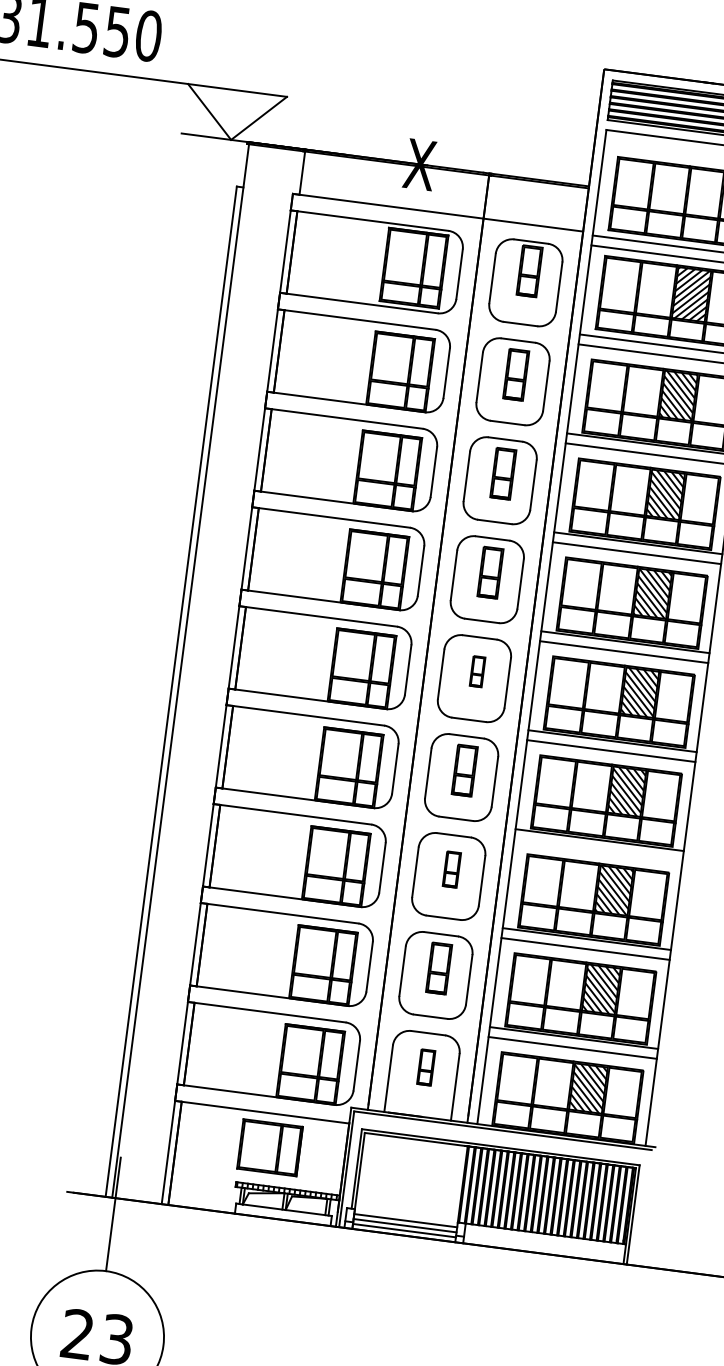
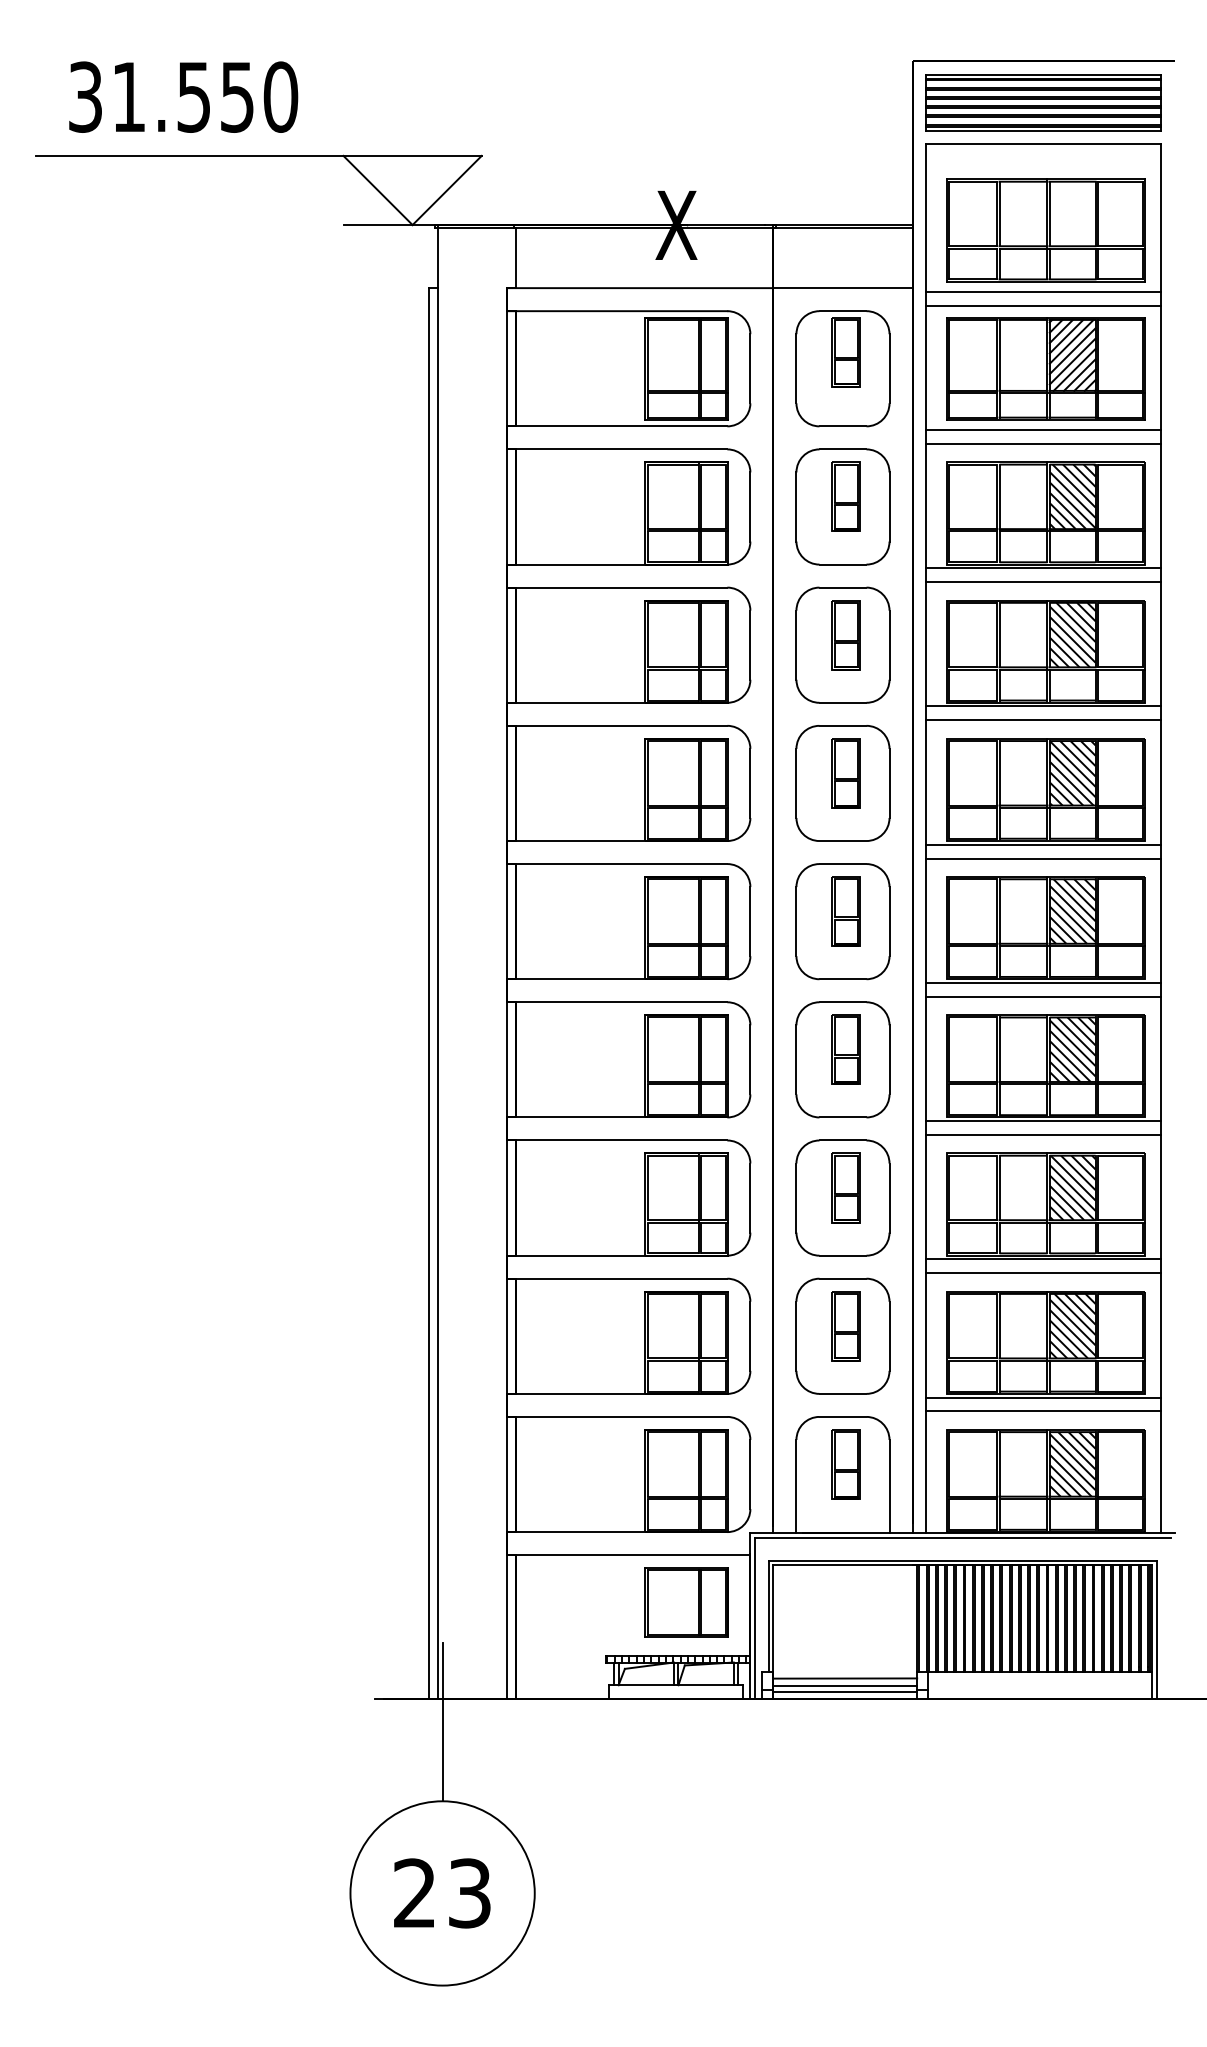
part: (477, 671) -> (845, 911), size x1.67
line: (598, 849) -> (1043, 1134), added
part: (451, 869) -> (845, 1187), size x1.43
part: (425, 1067) -> (845, 1464), size x1.43
part: (269, 1147) -> (686, 1602), moved

